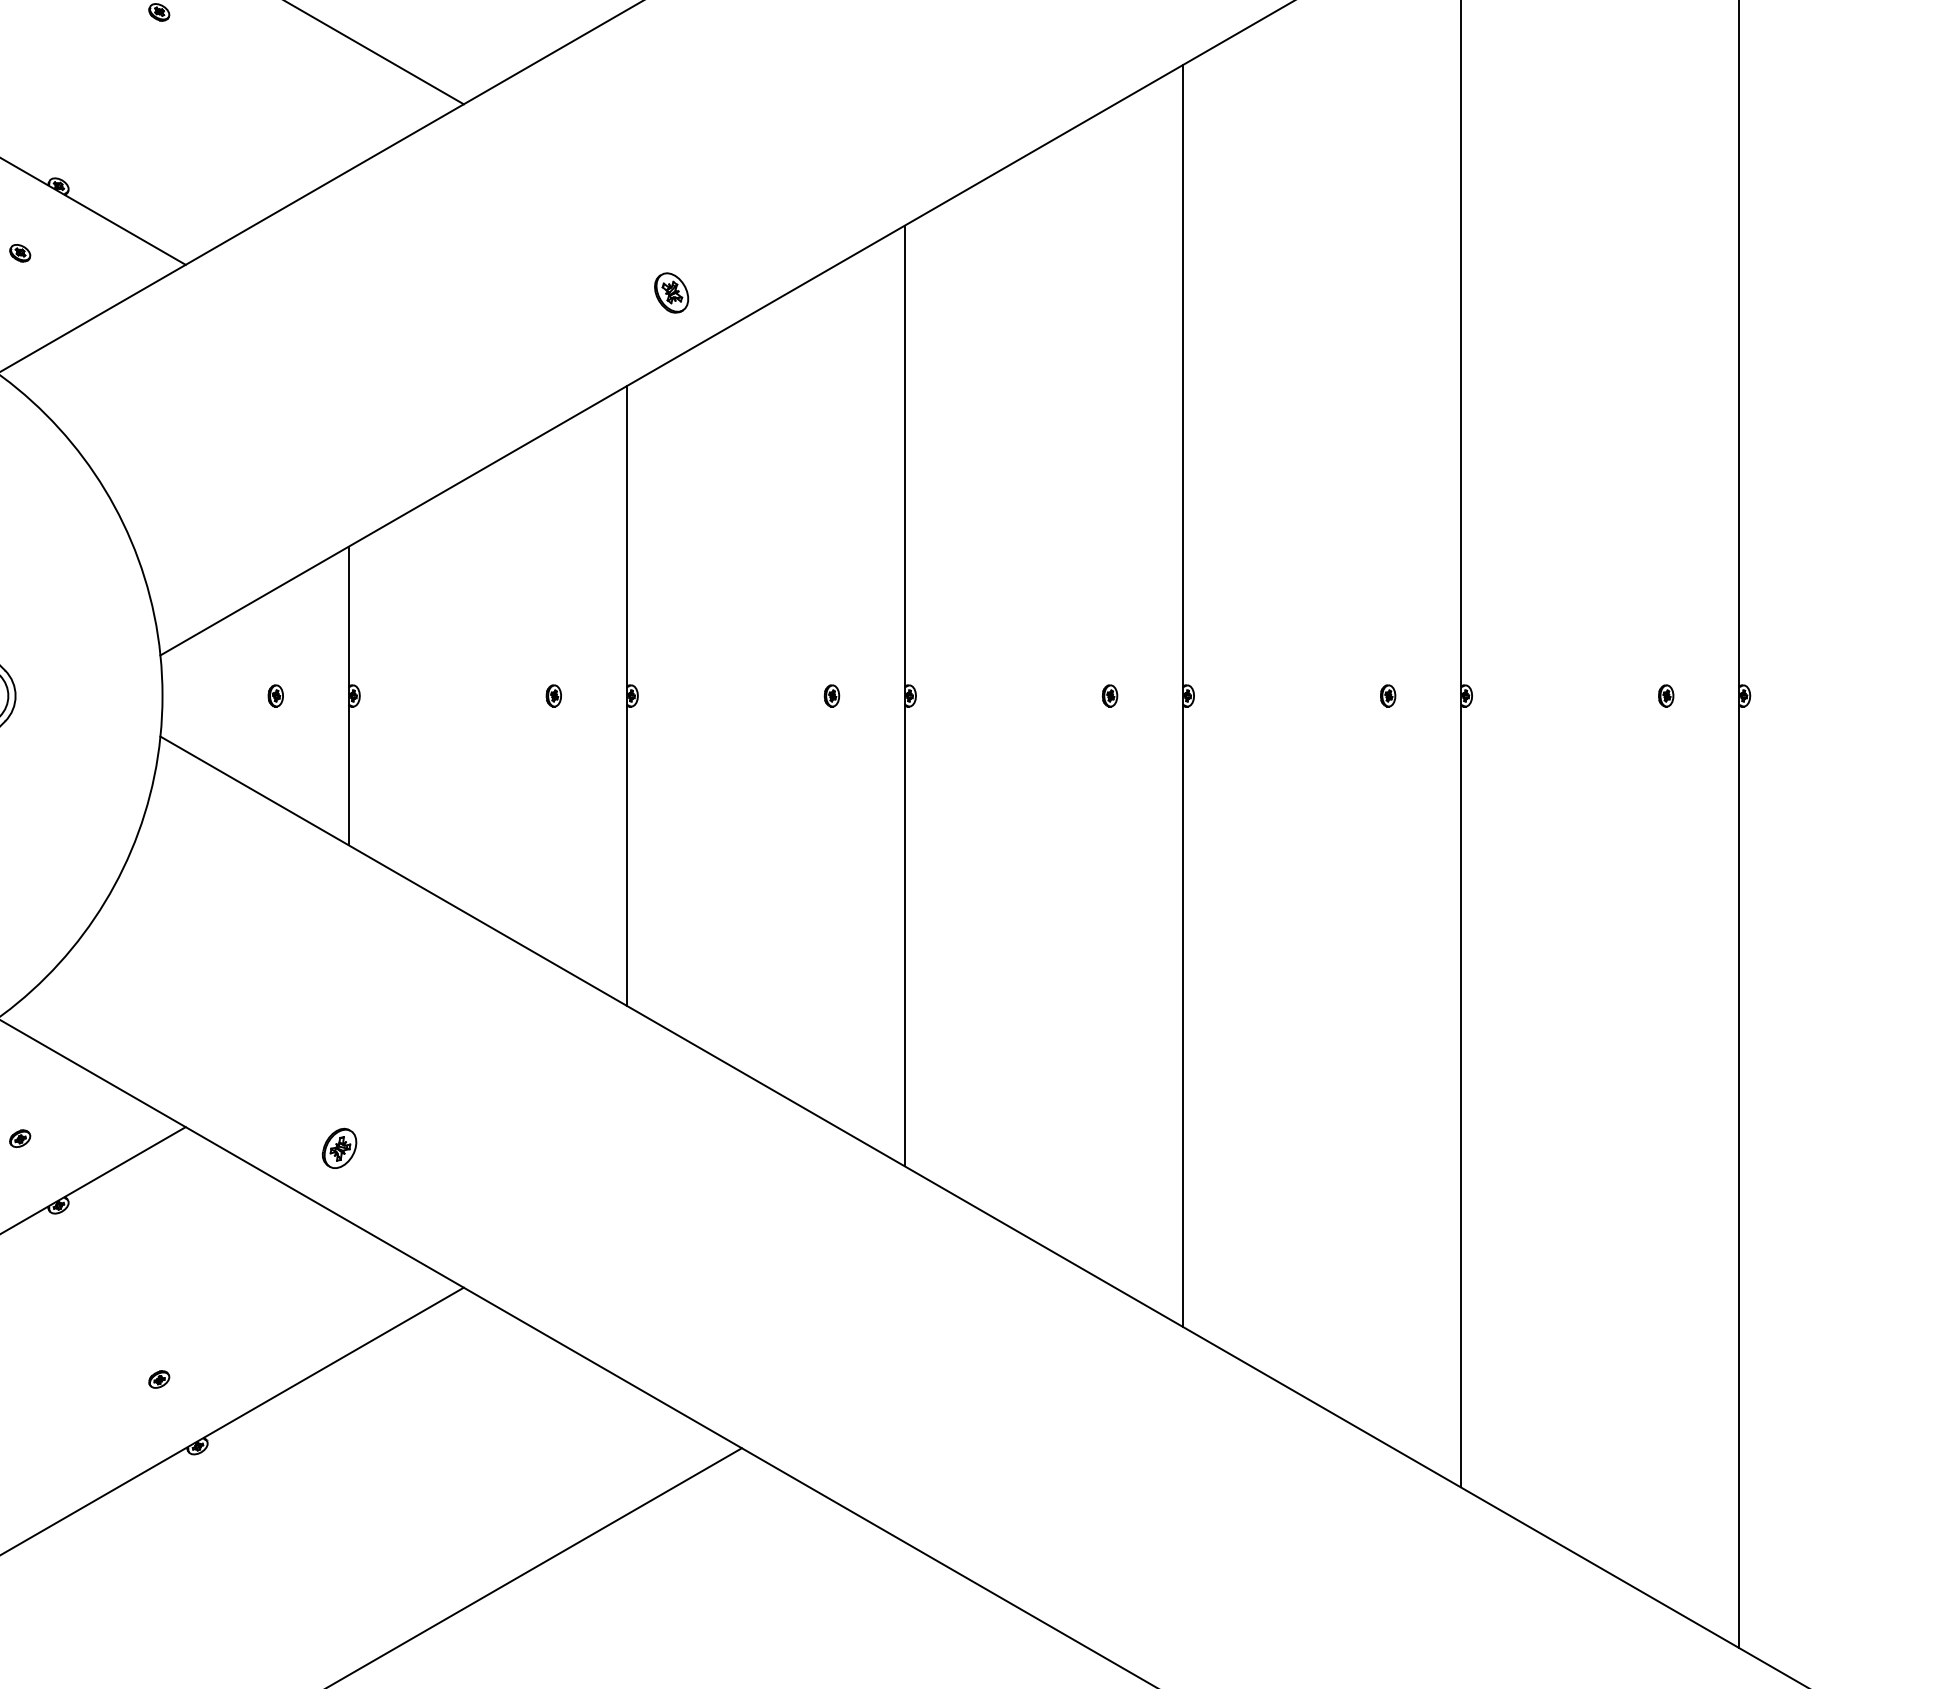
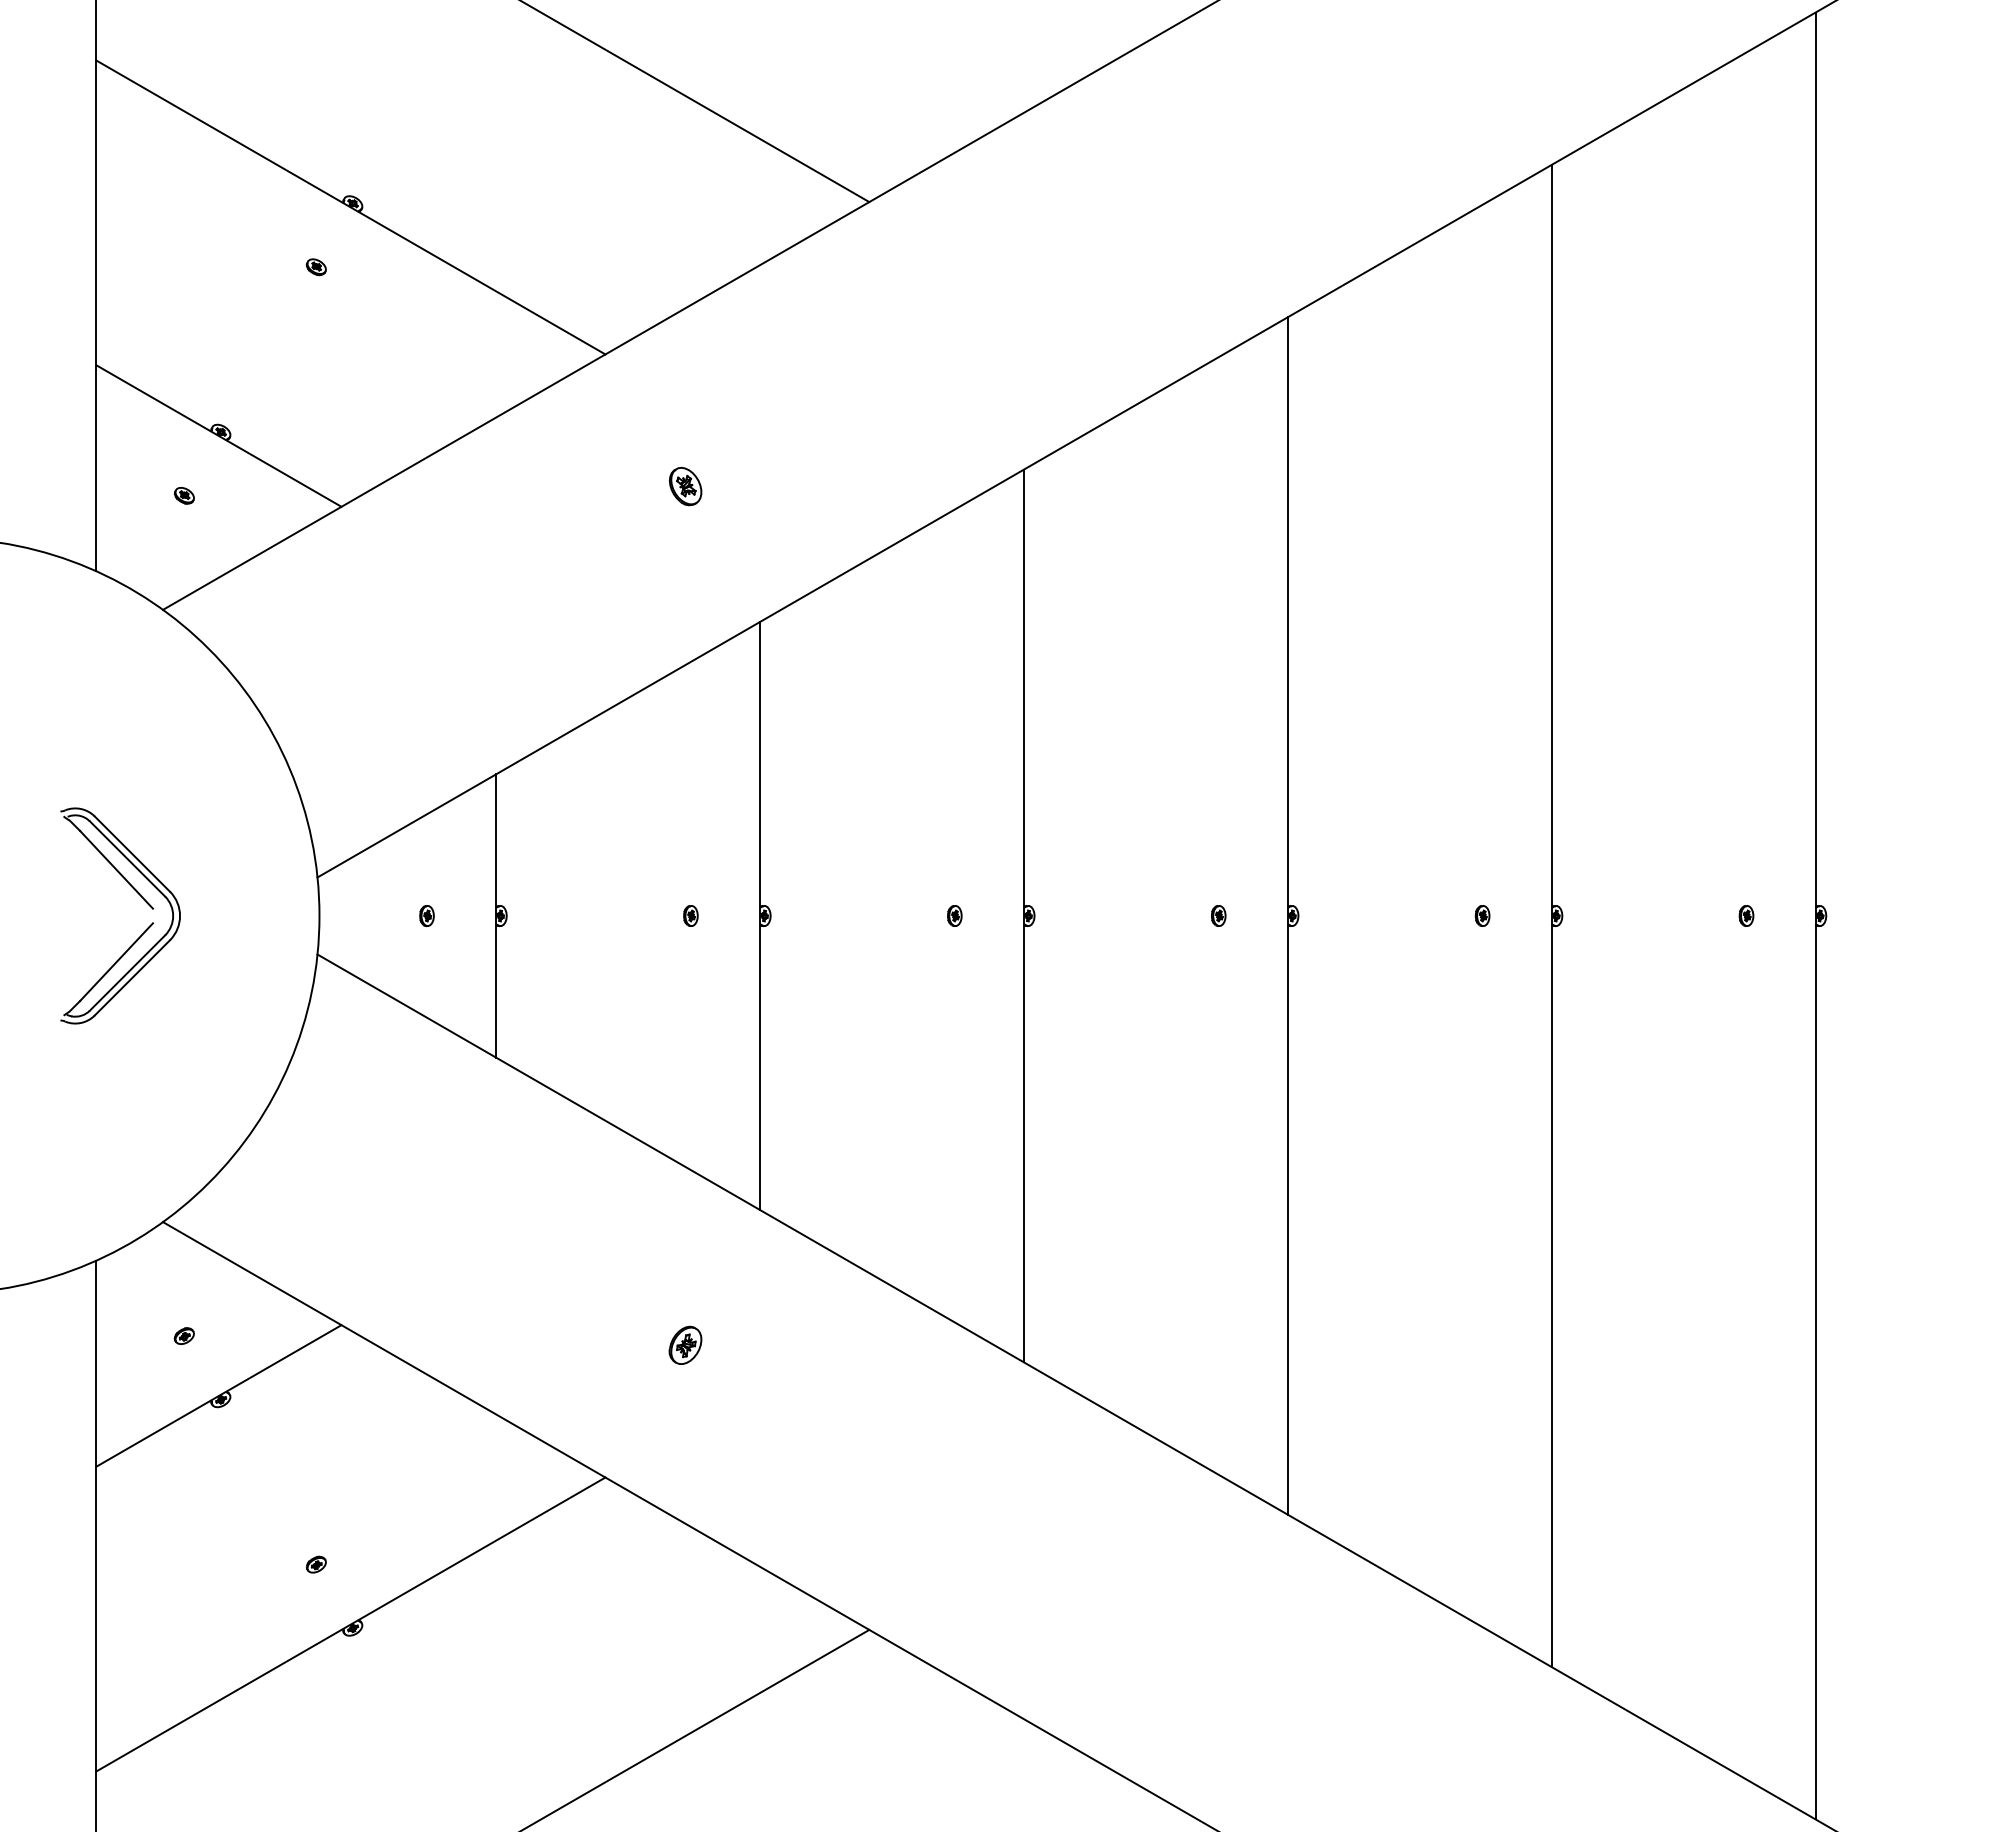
part: (671, 292) -> (685, 486), moved
part: (339, 1147) -> (685, 1344), moved

